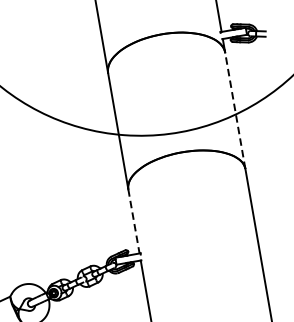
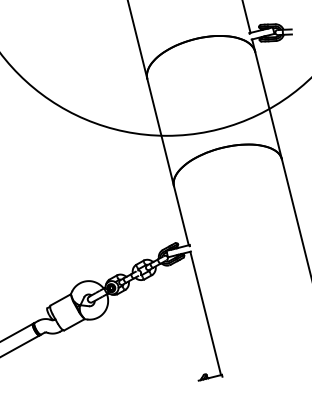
line: (235, 110) -> (268, 105), dashed -> solid
line: (134, 221) -> (181, 215), dashed -> solid

